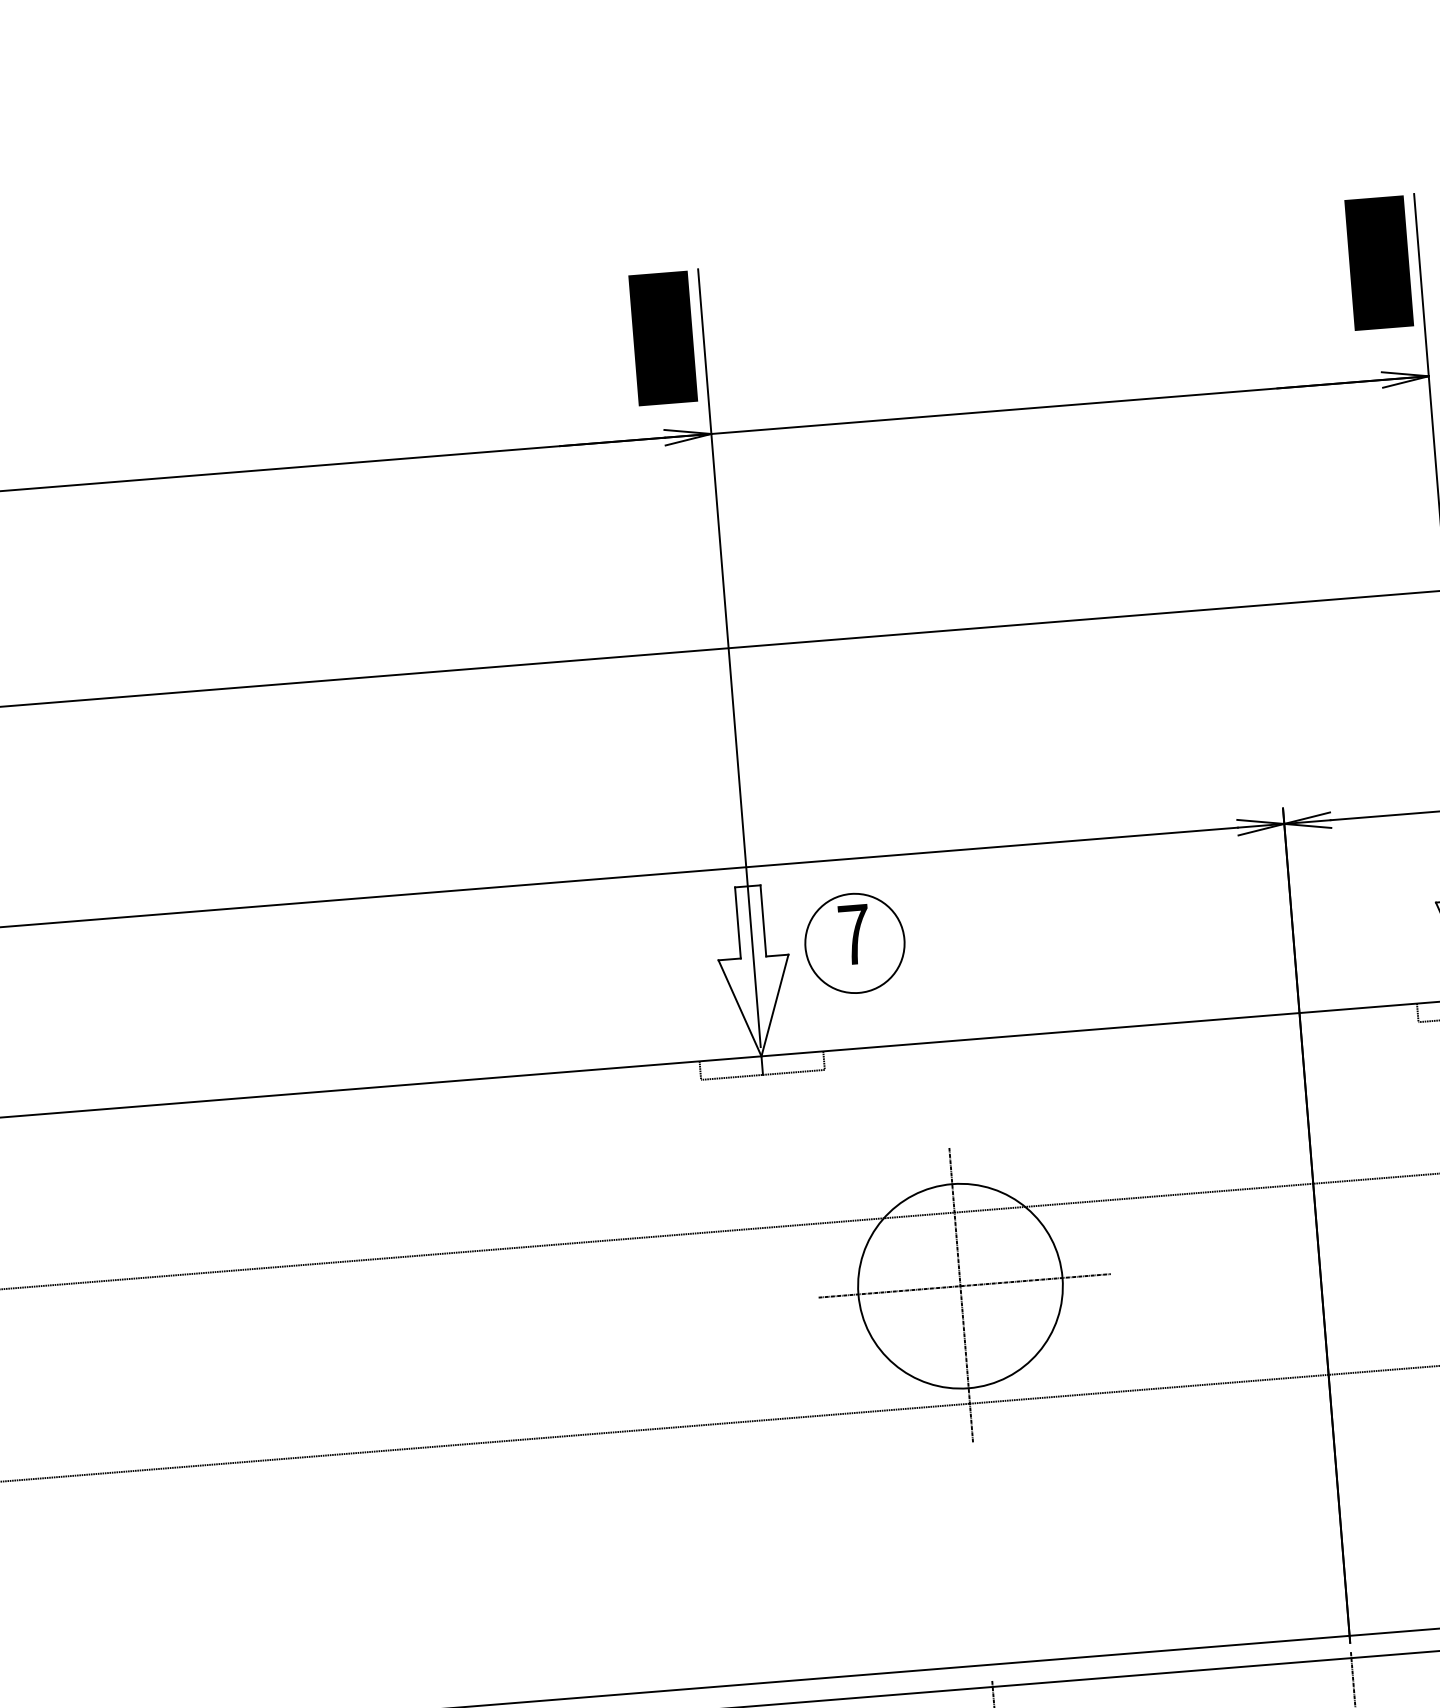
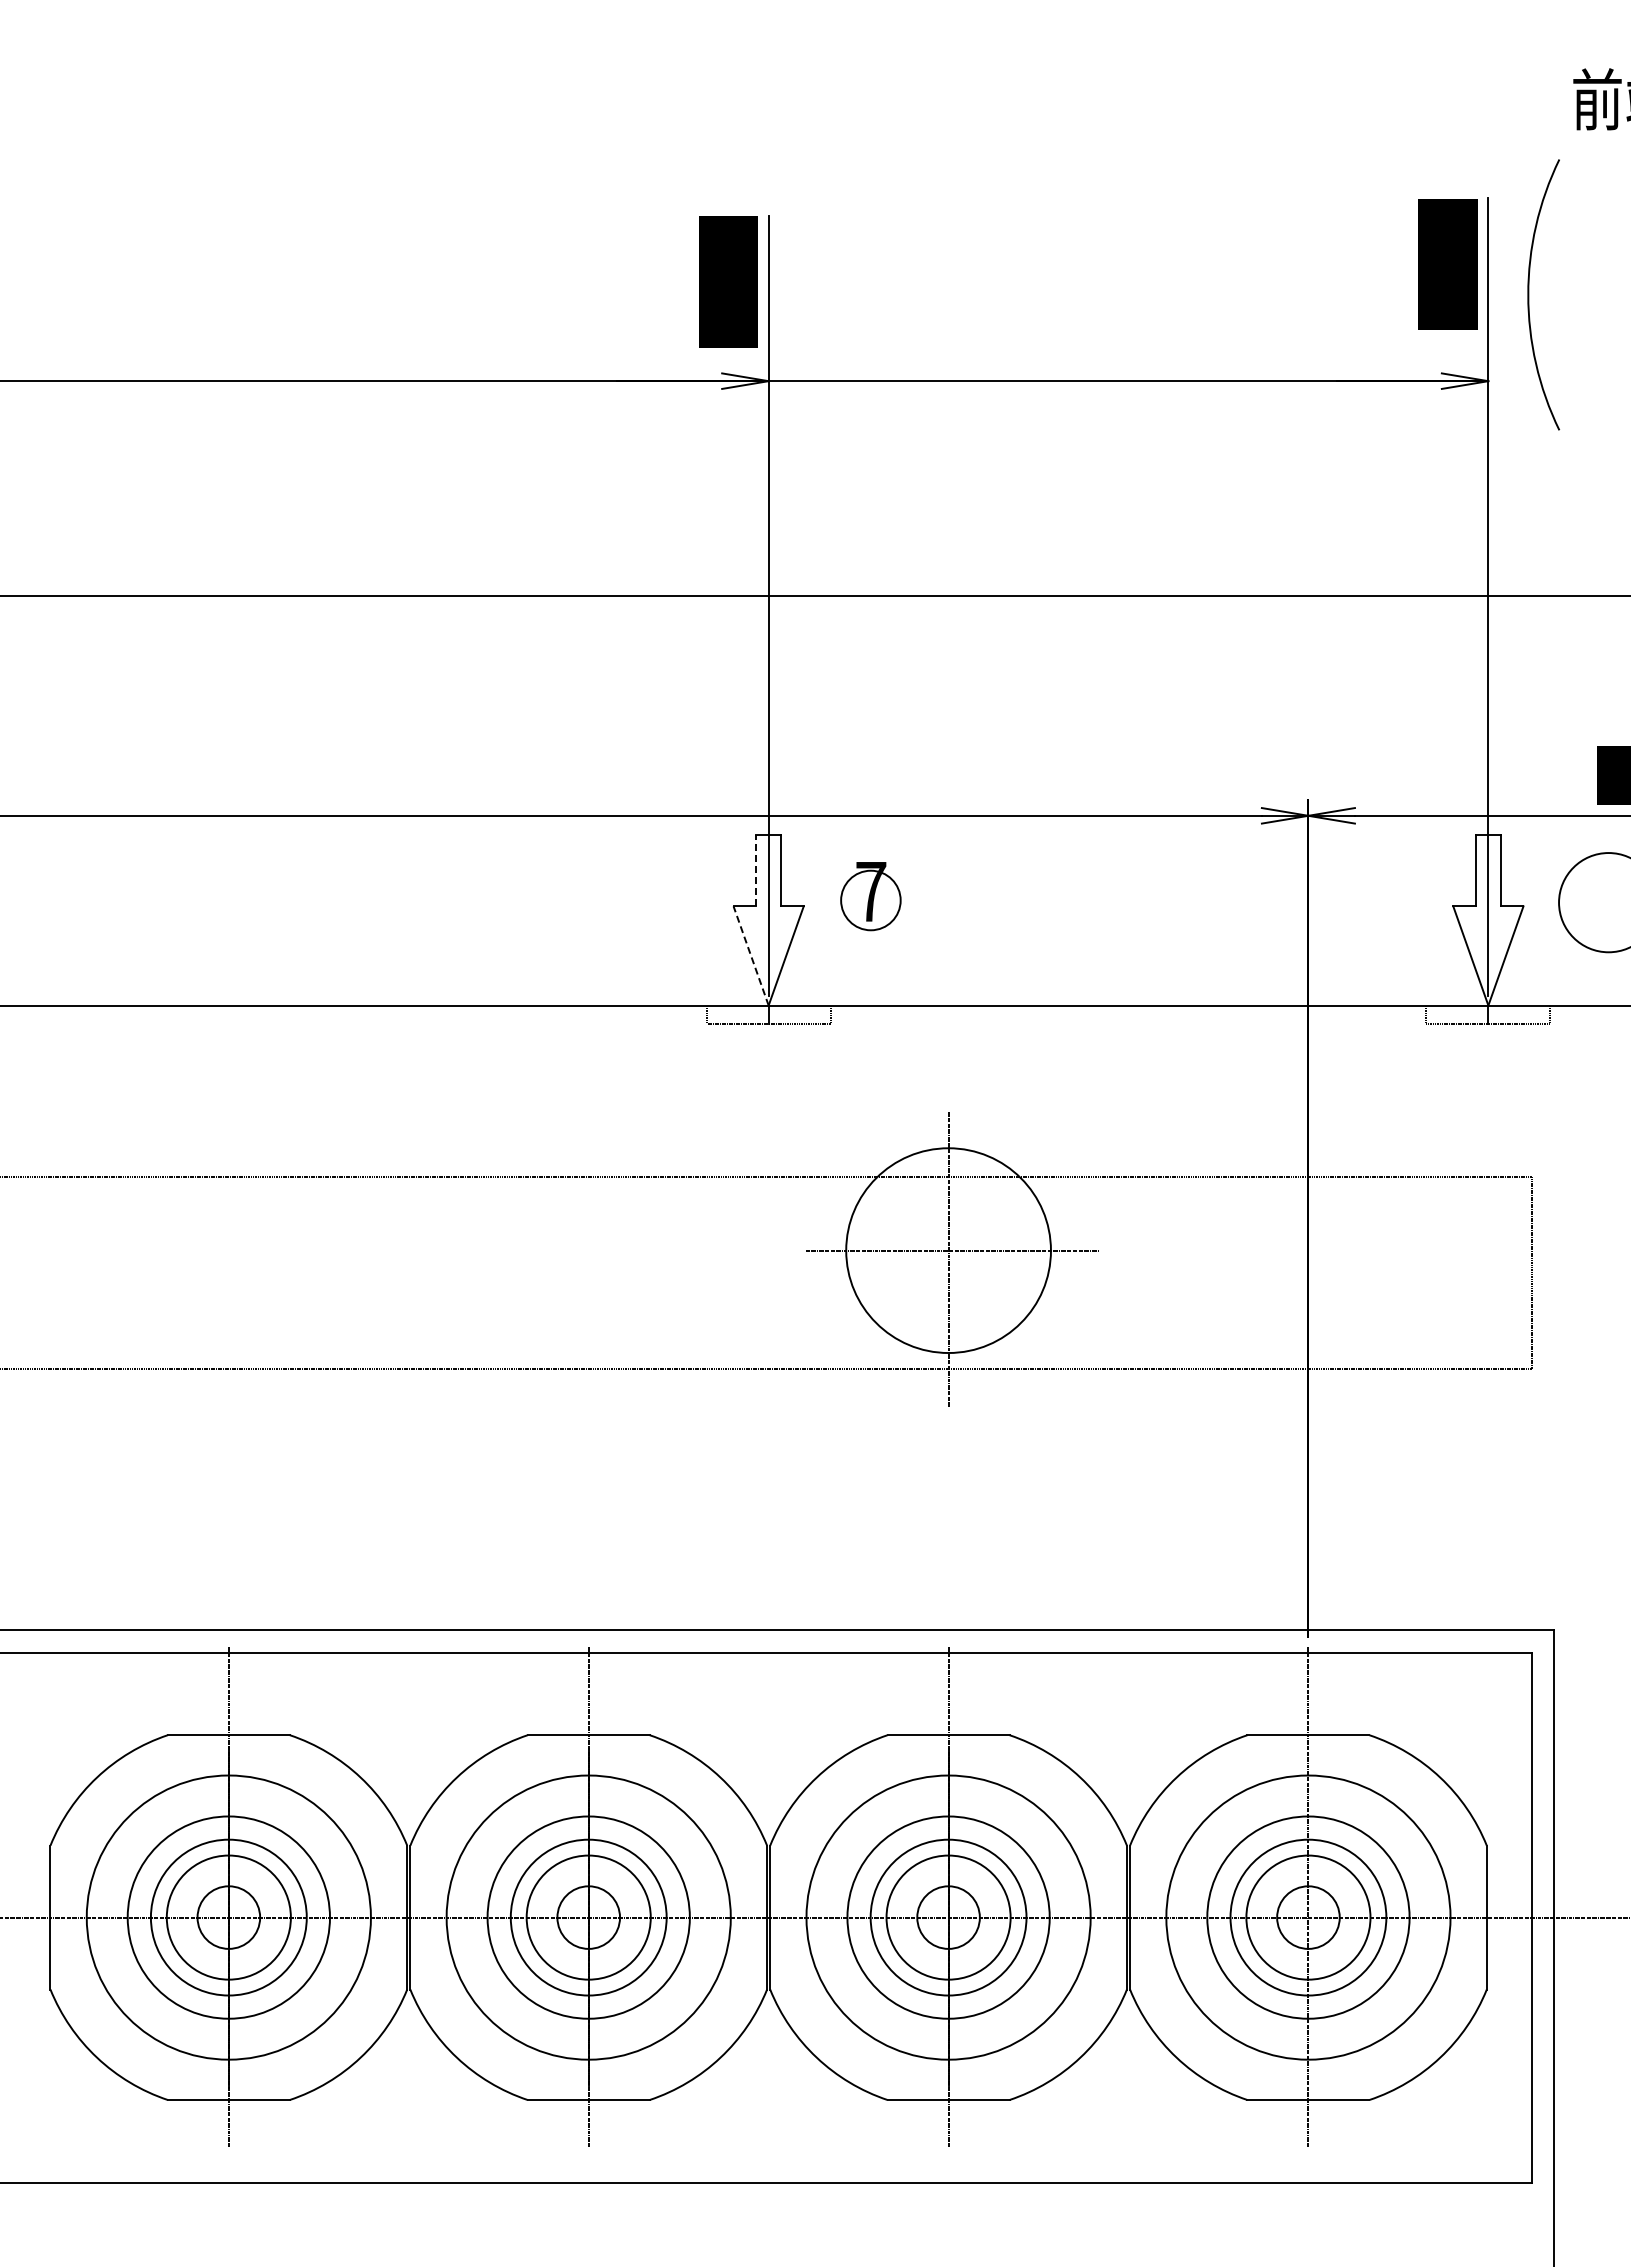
line: (737, 922) -> (755, 870), solid -> dashed
circle: (854, 943) -> (870, 900), size x0.6
line: (740, 1007) -> (751, 955), solid -> dashed

